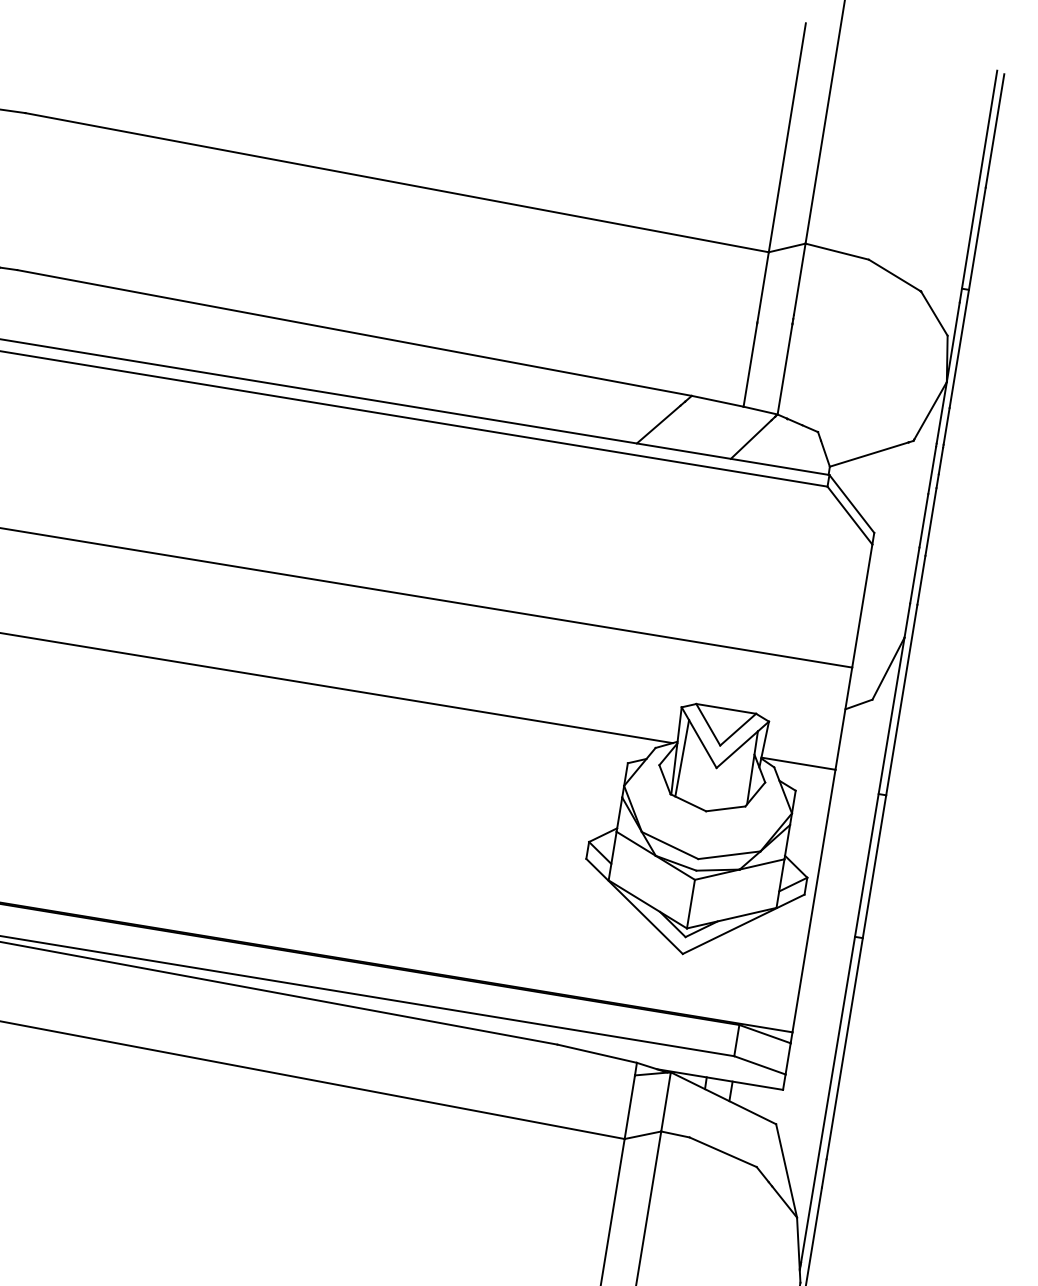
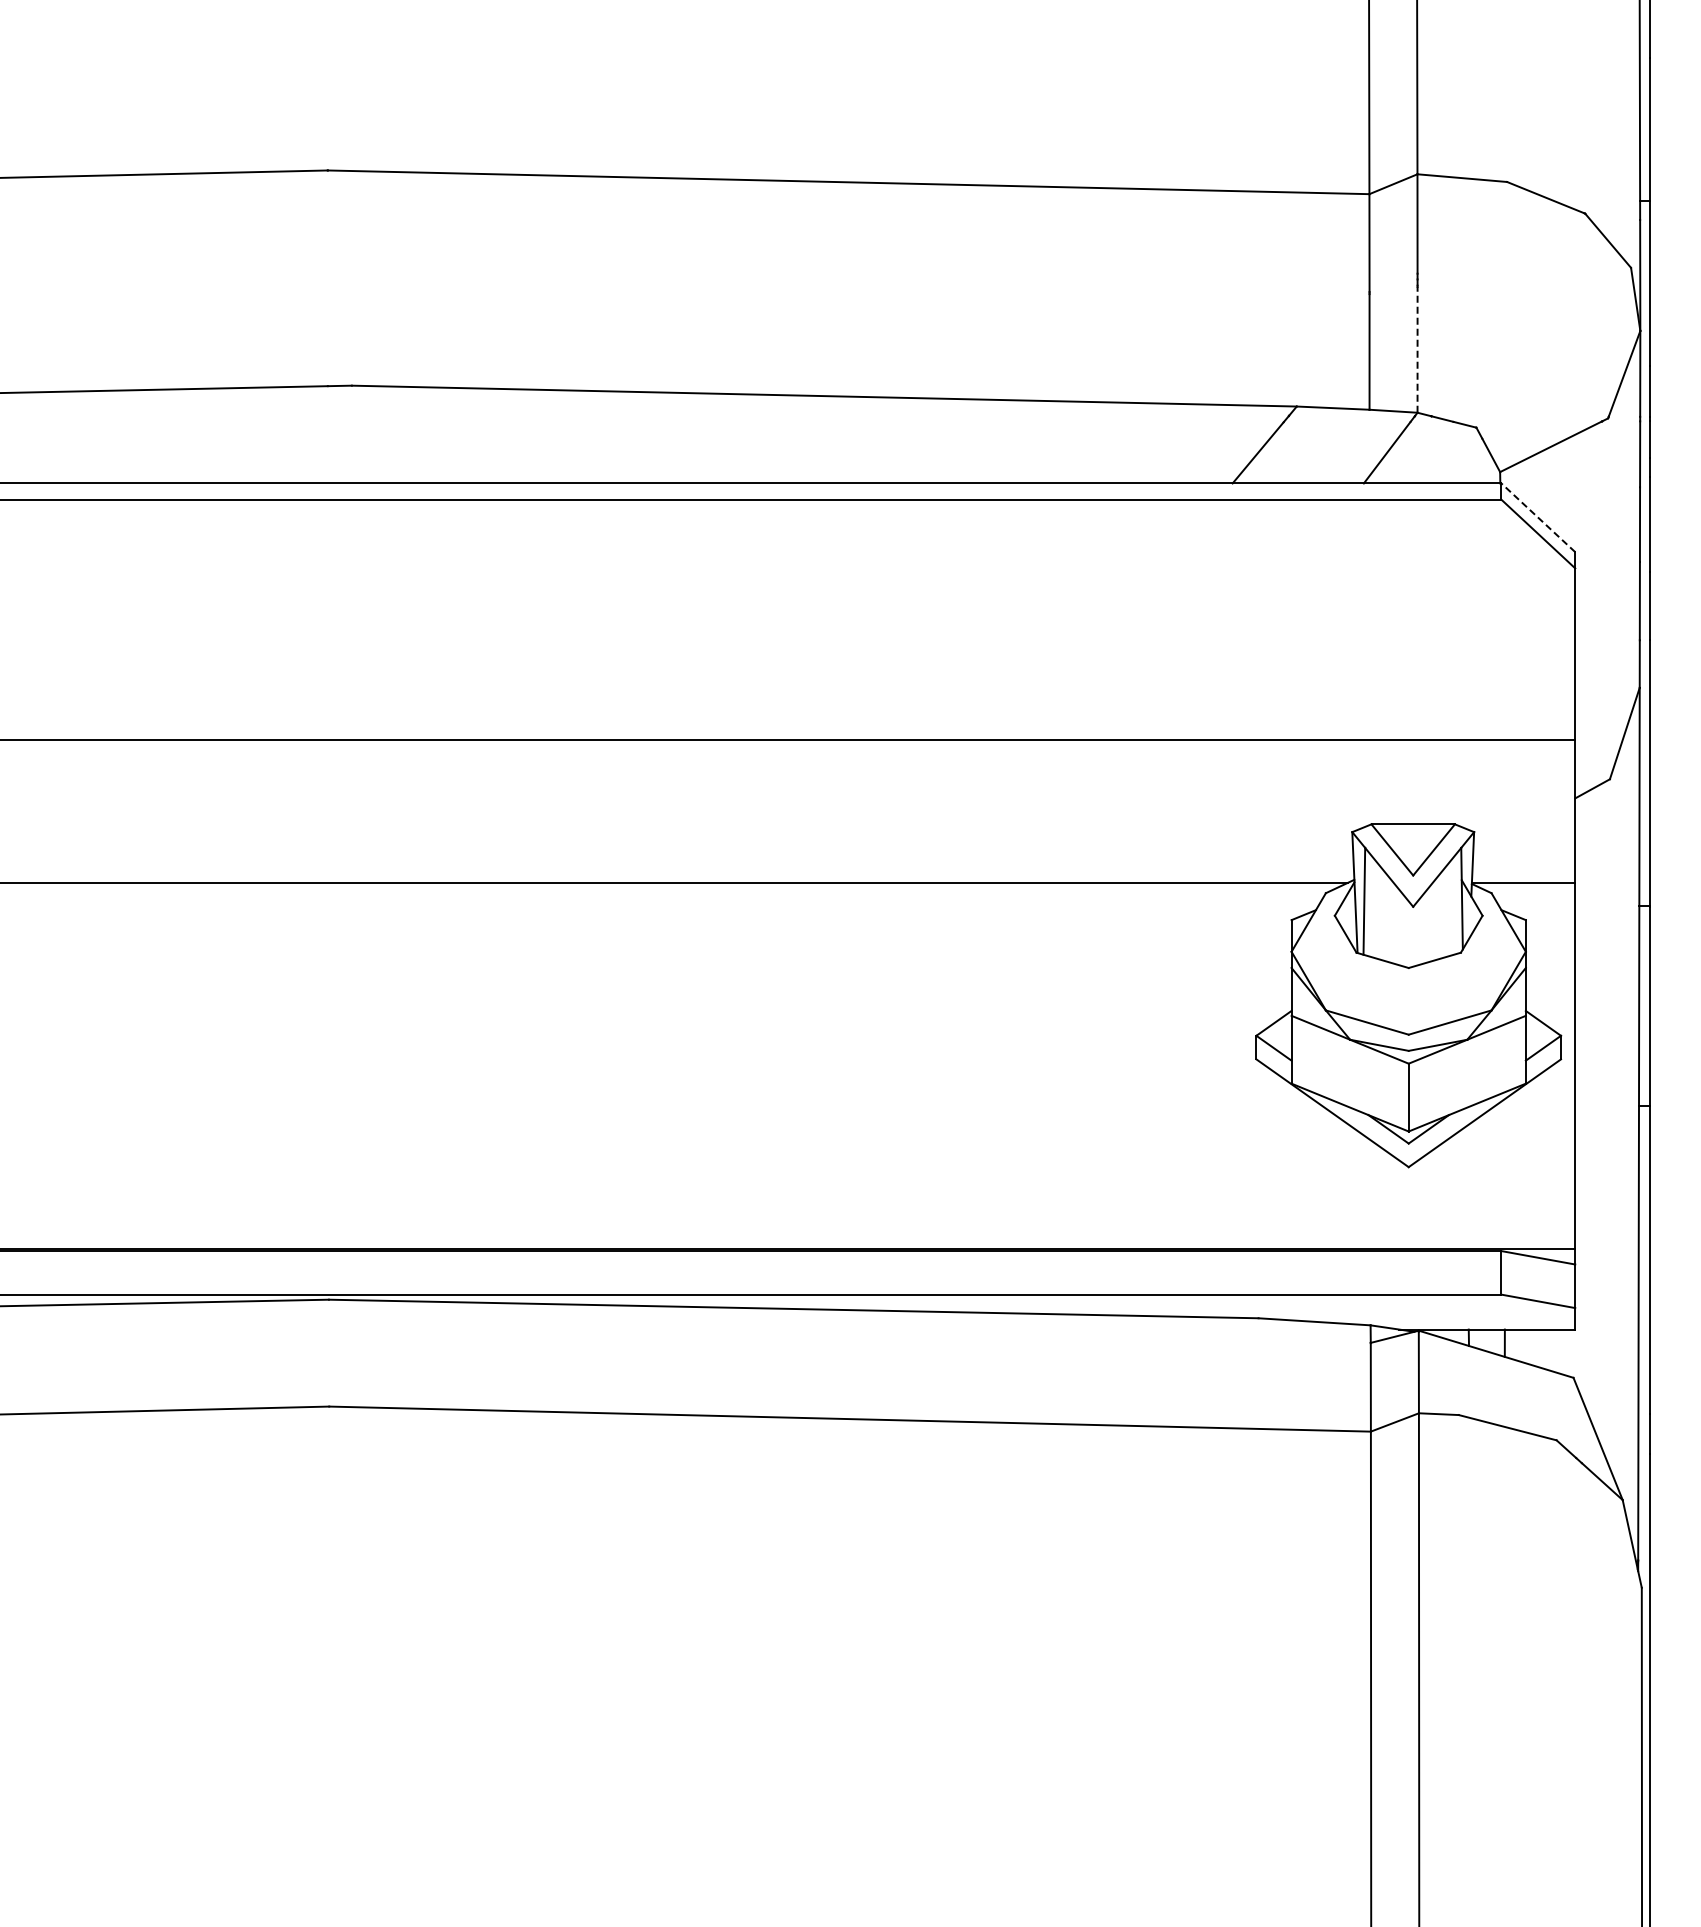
line: (785, 369) -> (1417, 349), solid -> dashed
line: (851, 503) -> (1537, 517), solid -> dashed

